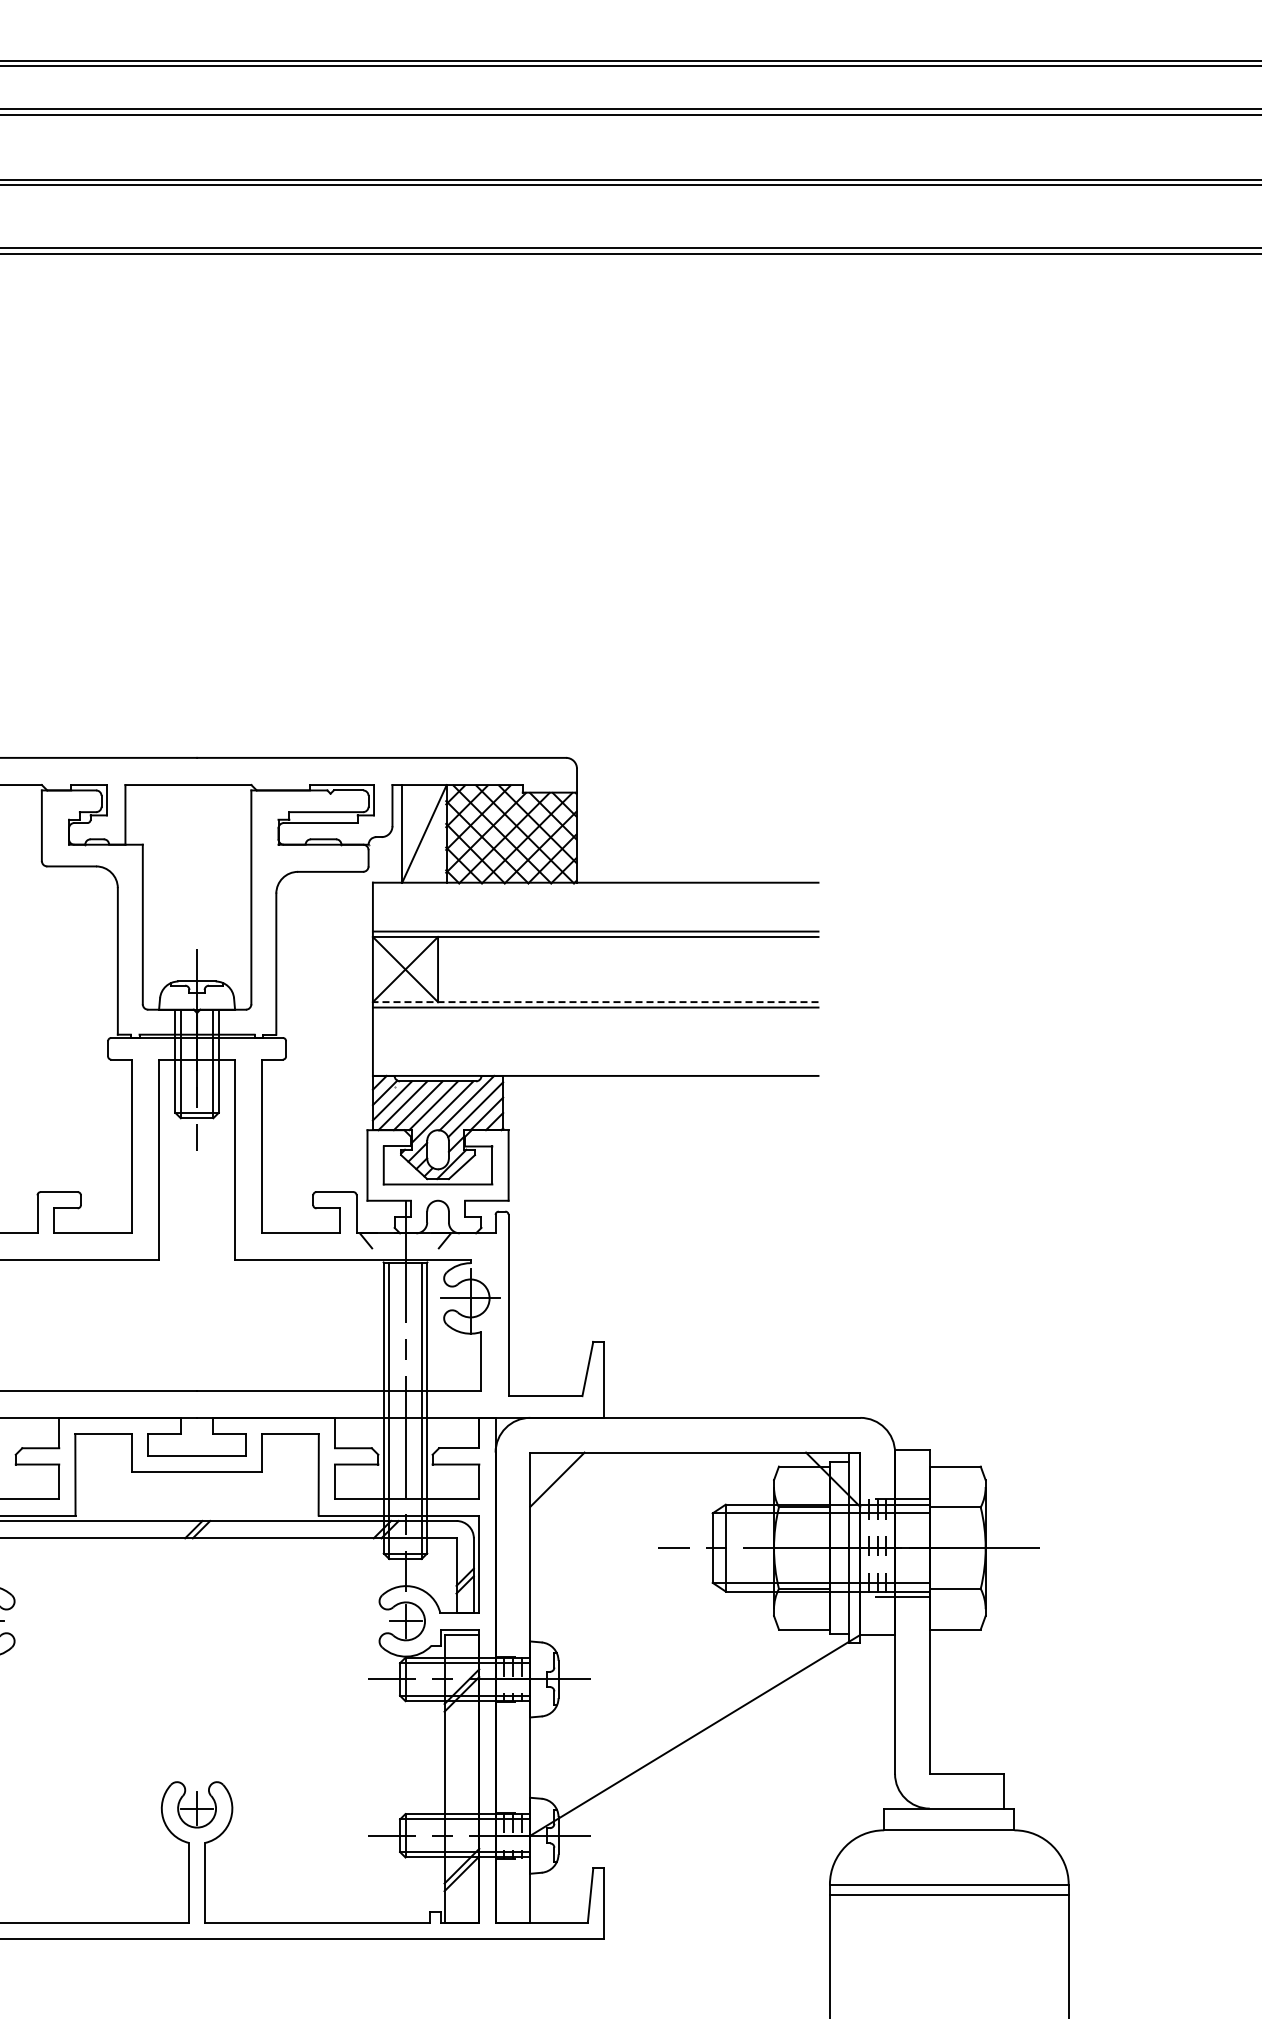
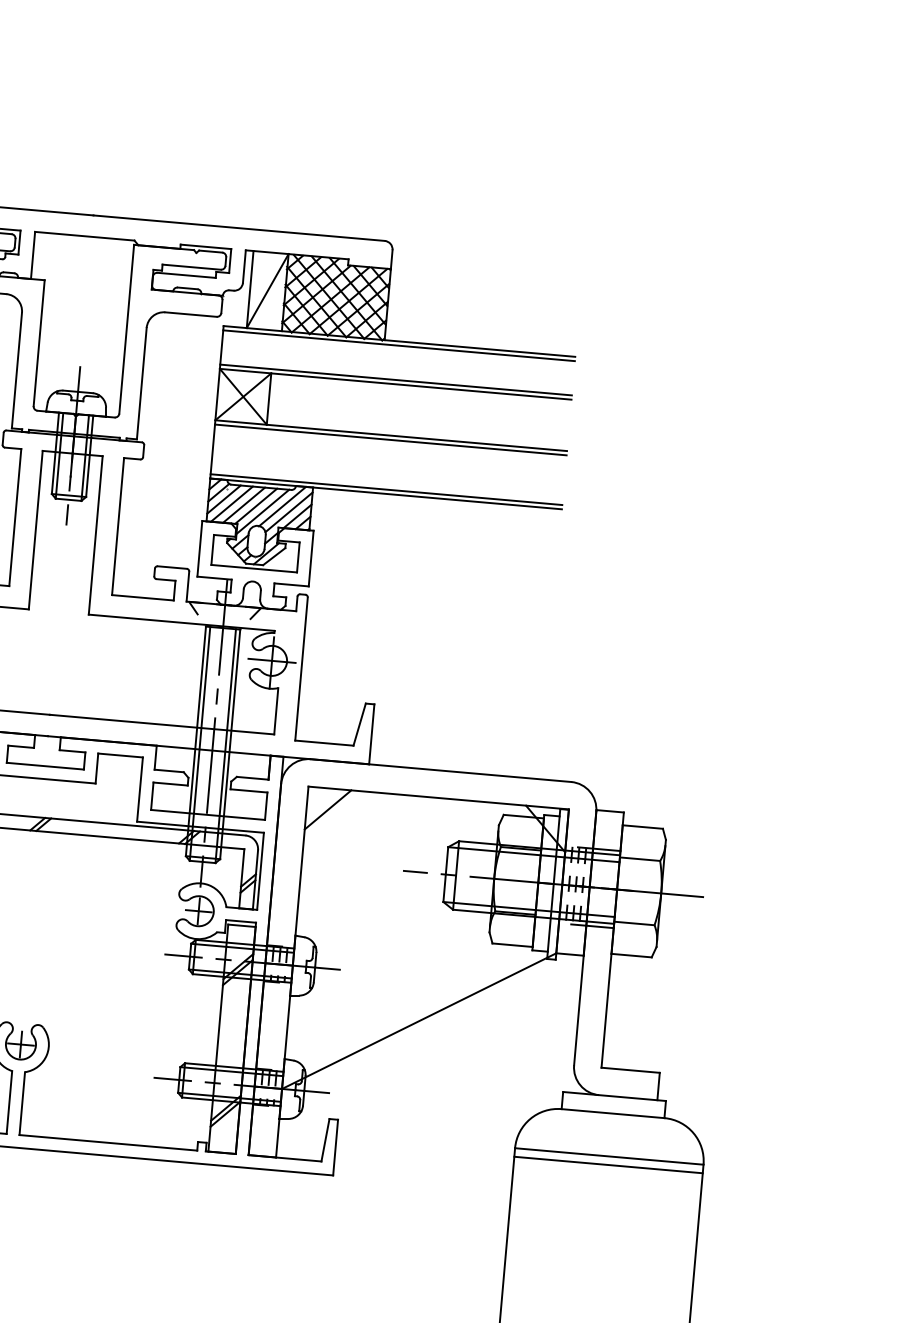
line: (595, 888) -> (398, 346), added
line: (595, 1002) -> (391, 435), dashed -> solid
line: (595, 1070) -> (386, 489), added

